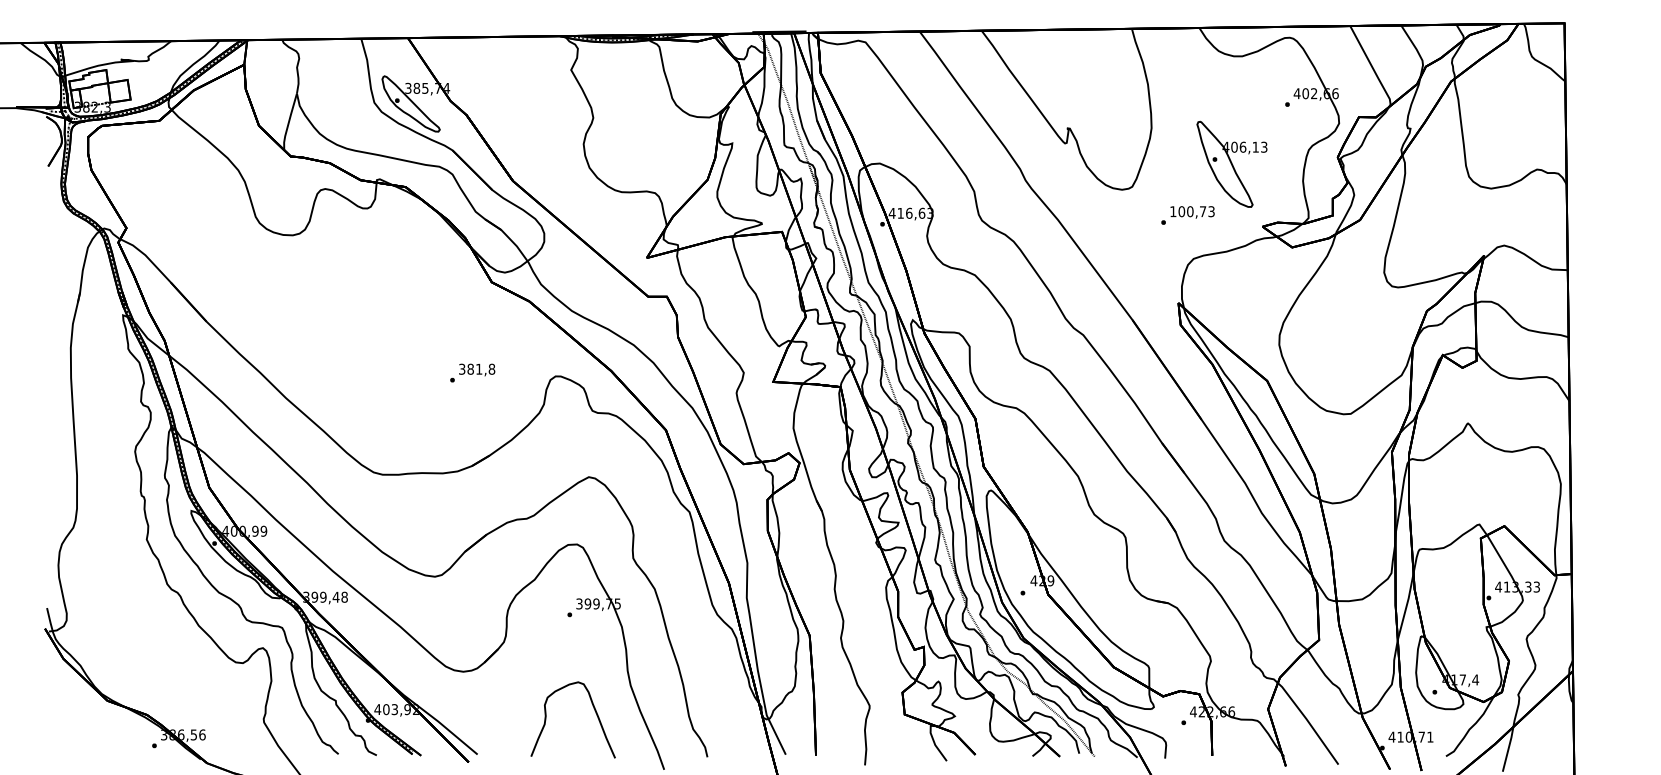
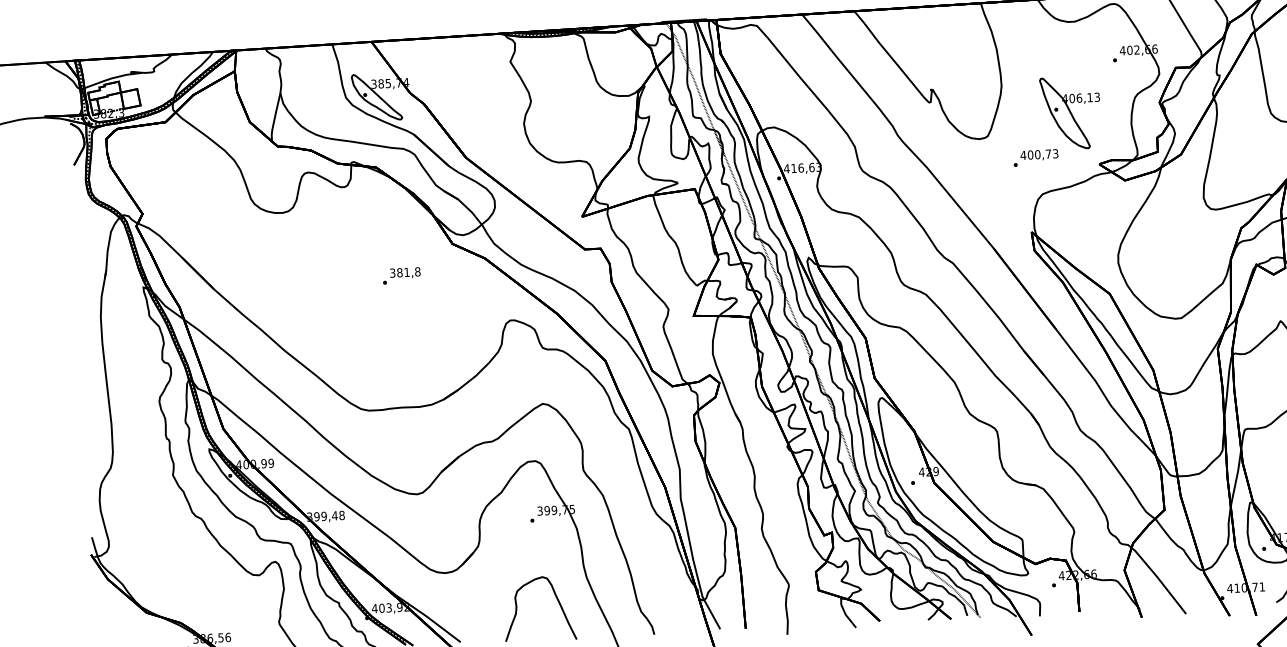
text: (1172, 211) -> (1022, 155), 100,73 -> 400,73
text: (472, 372) -> (401, 275), moved

